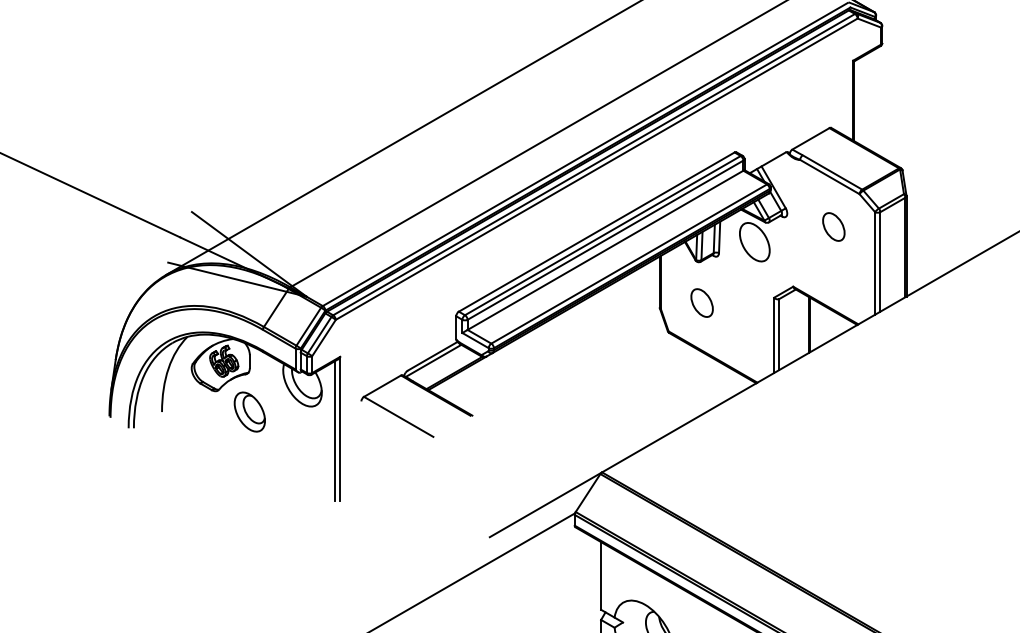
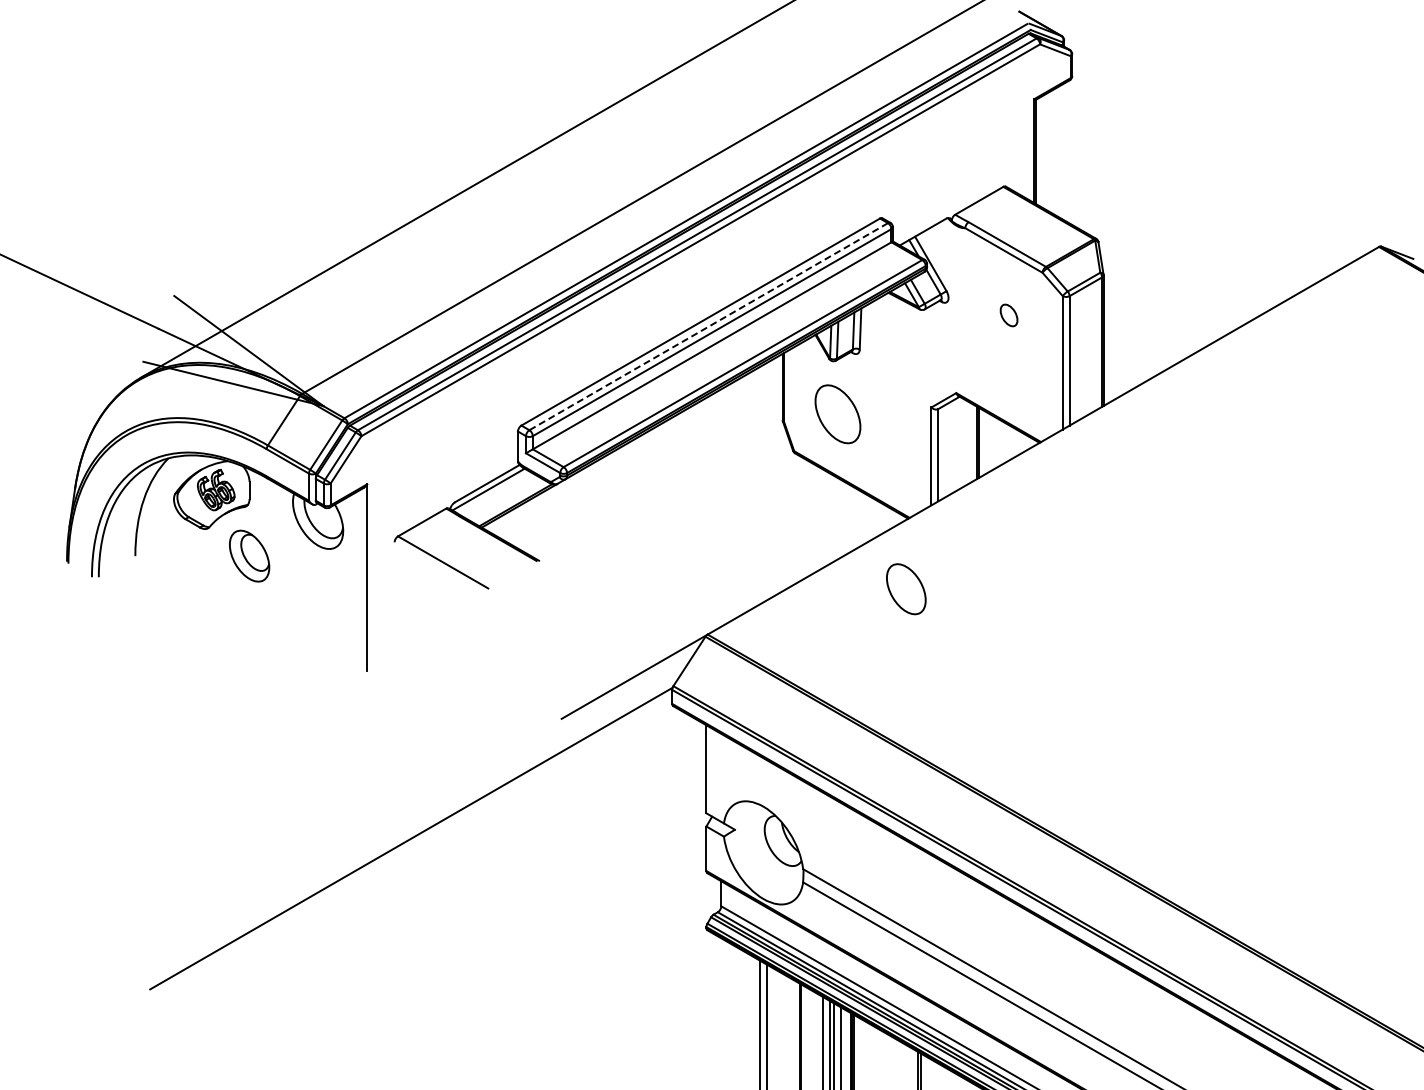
part: (833, 227) -> (1008, 315), size x0.6
line: (602, 235) -> (708, 326), solid -> dashed
part: (754, 242) -> (906, 589), moved
part: (701, 303) -> (837, 414), size x1.6
line: (335, 430) -> (360, 580), removed

